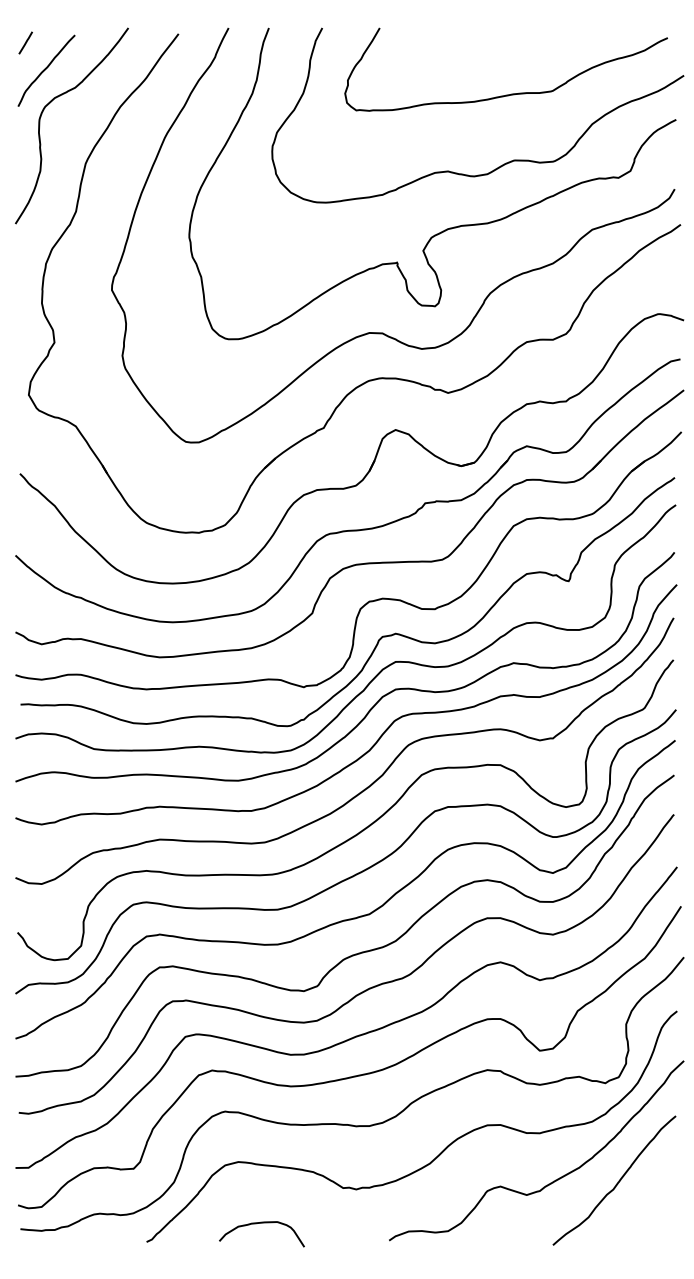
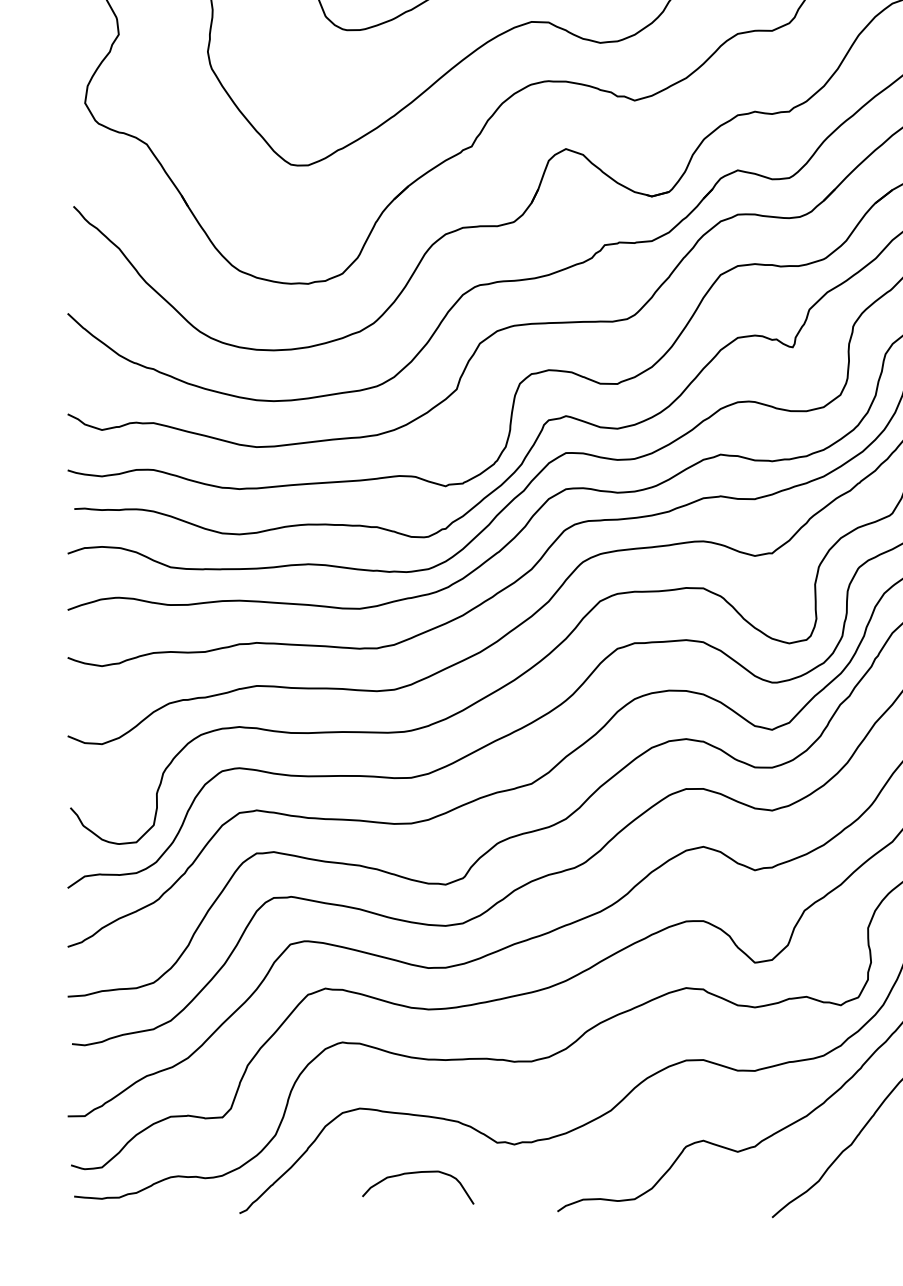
curve: (261, 1223) -> (417, 1173), moved

